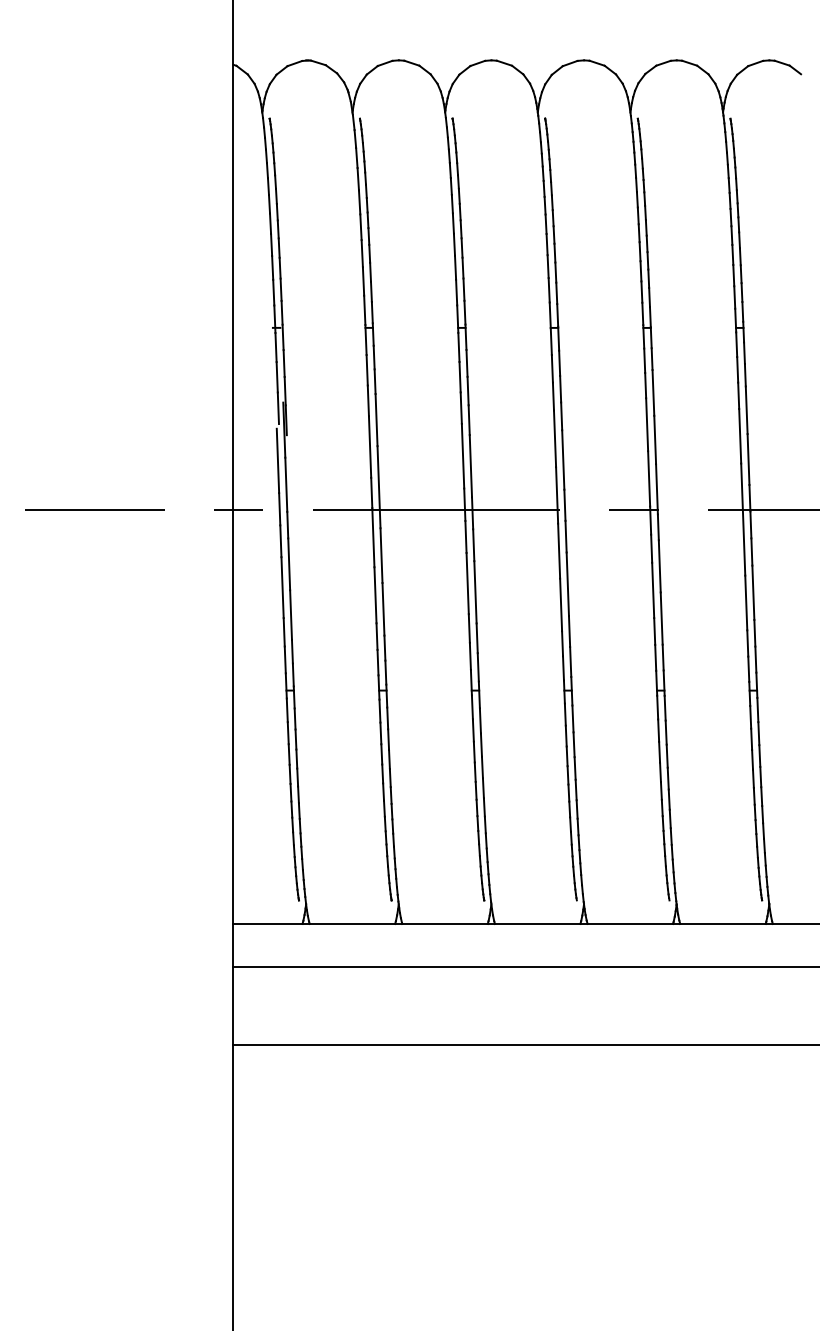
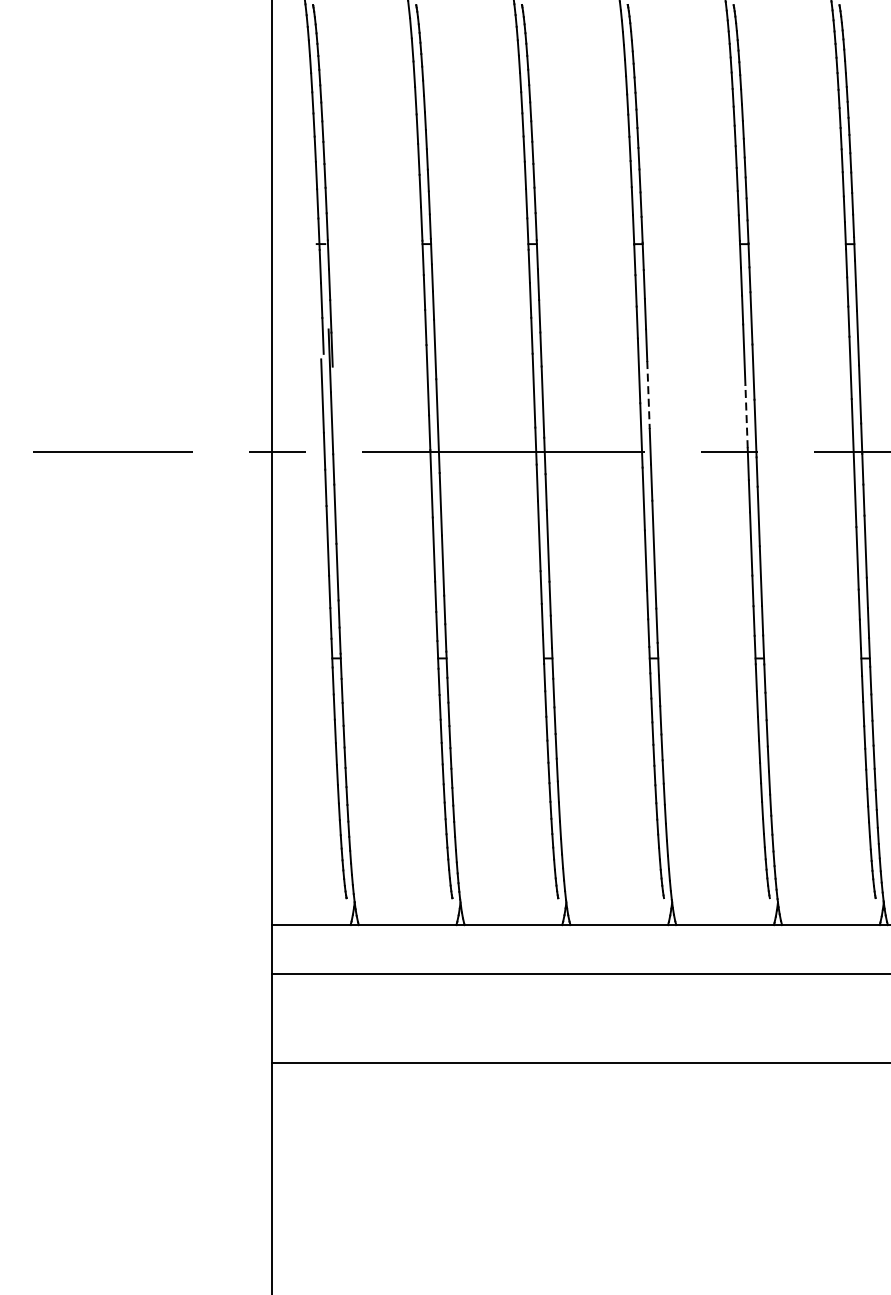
line: (563, 459) -> (648, 394), solid -> dashed
line: (649, 478) -> (746, 416), solid -> dashed

